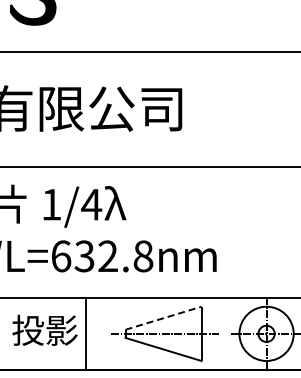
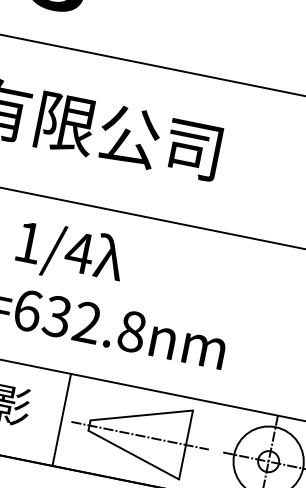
line: (163, 318) -> (141, 415), dashed -> solid
line: (85, 333) -> (61, 419), moved

